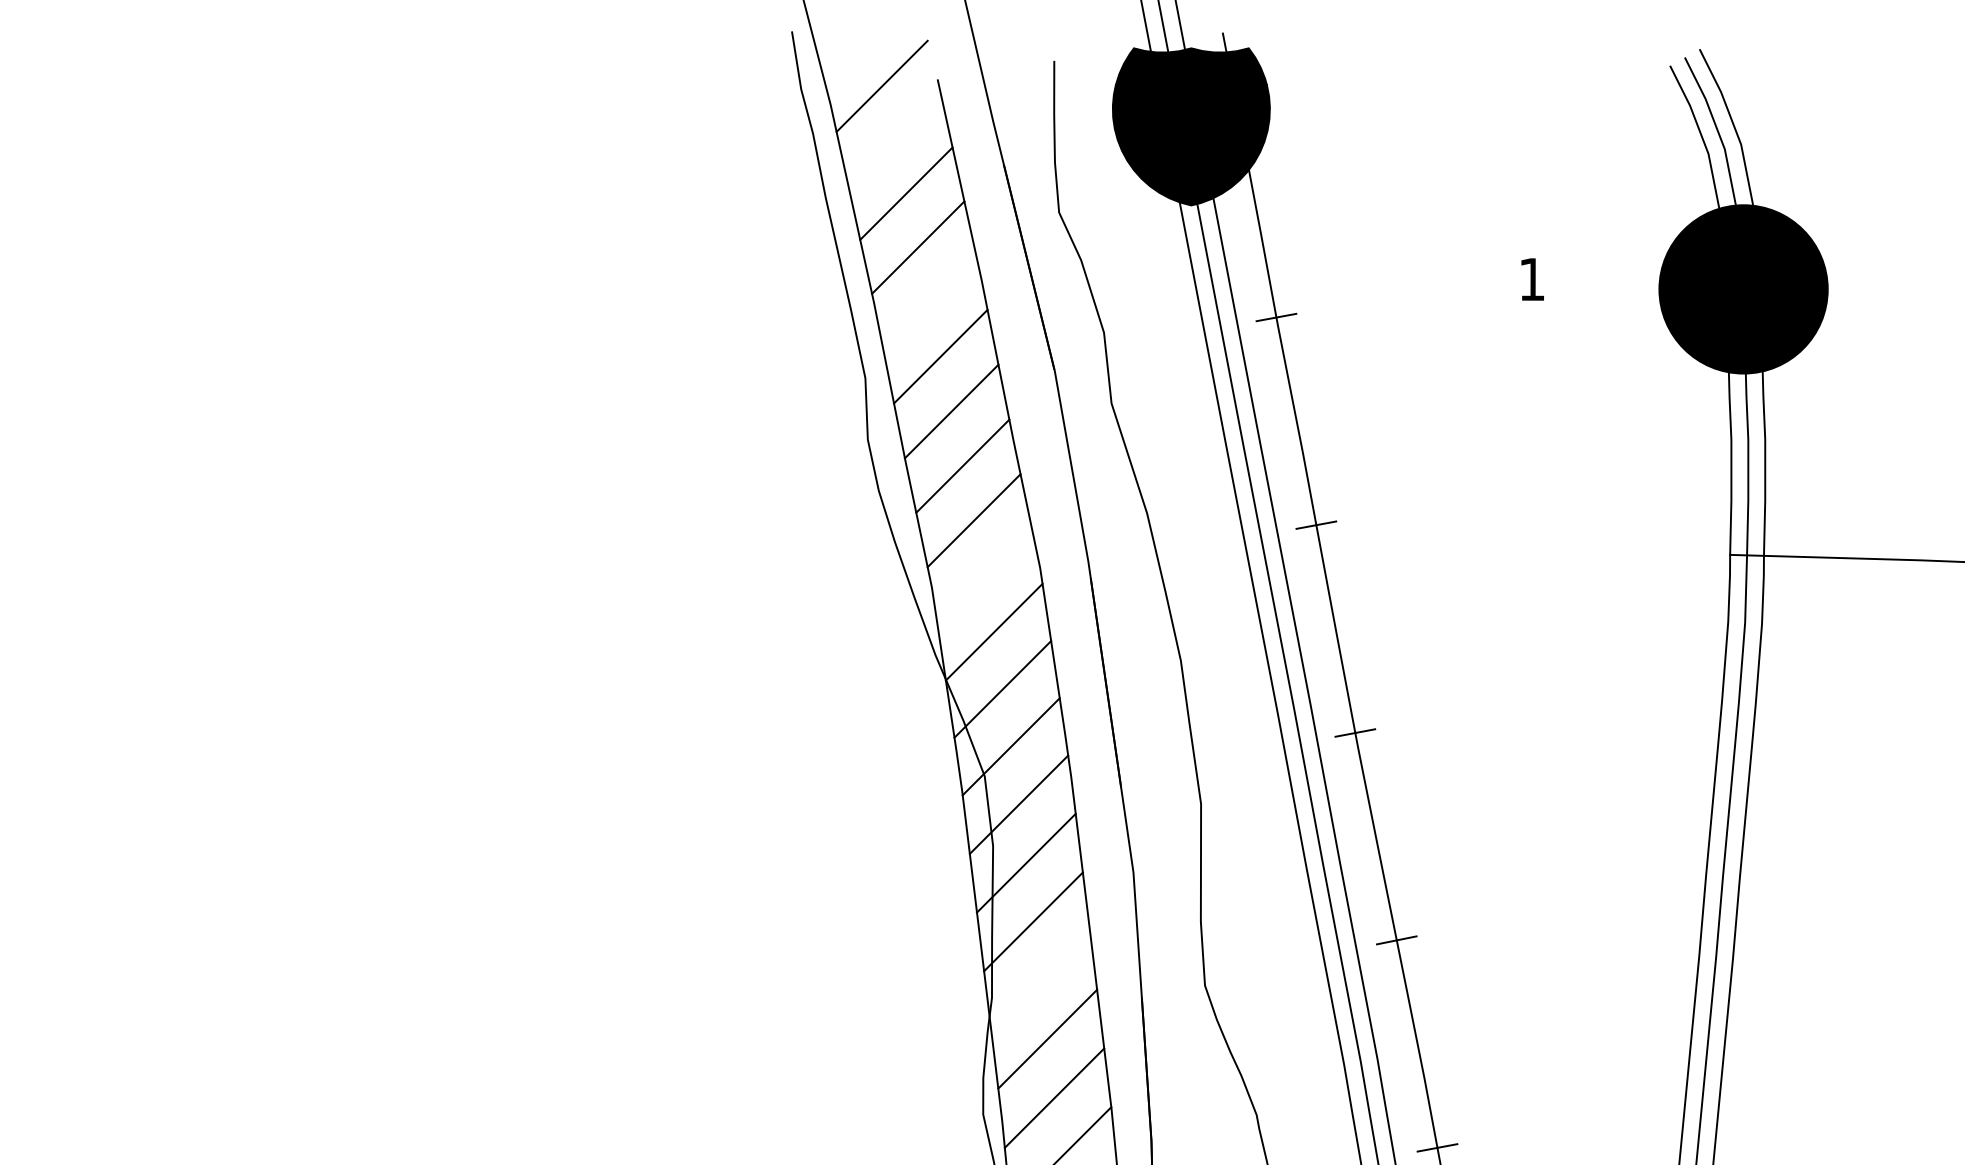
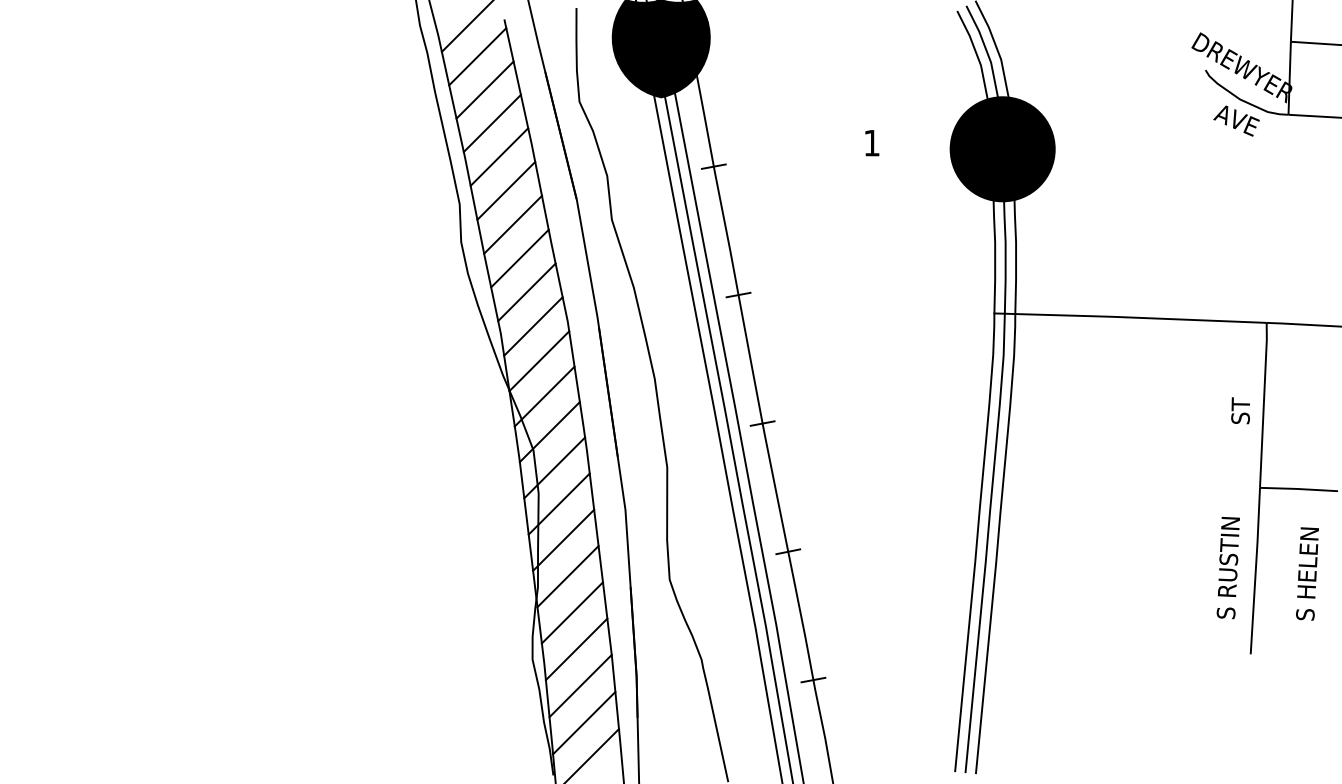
line: (894, 139) -> (477, 56), added
line: (929, 301) -> (499, 156), added
line: (984, 576) -> (533, 326), added
line: (1039, 980) -> (567, 576), added

